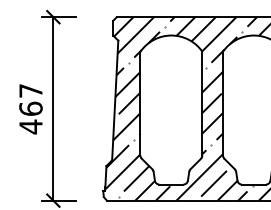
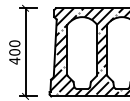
text: (30, 98) -> (14, 47), 467 -> 400

